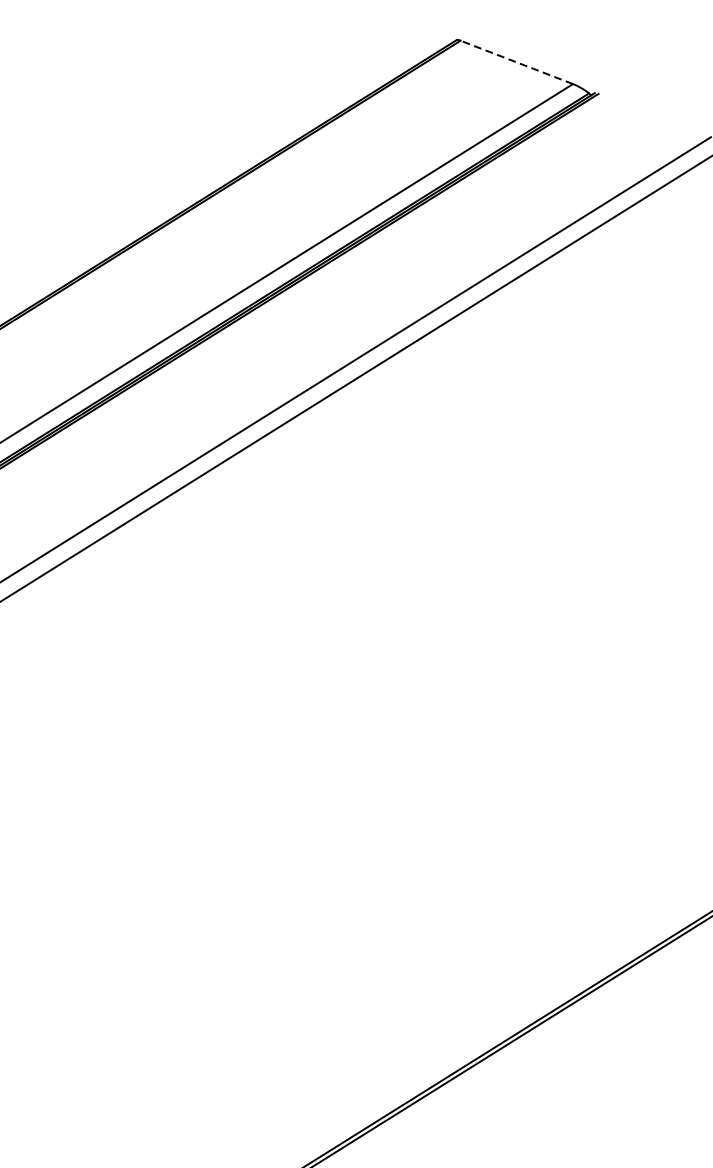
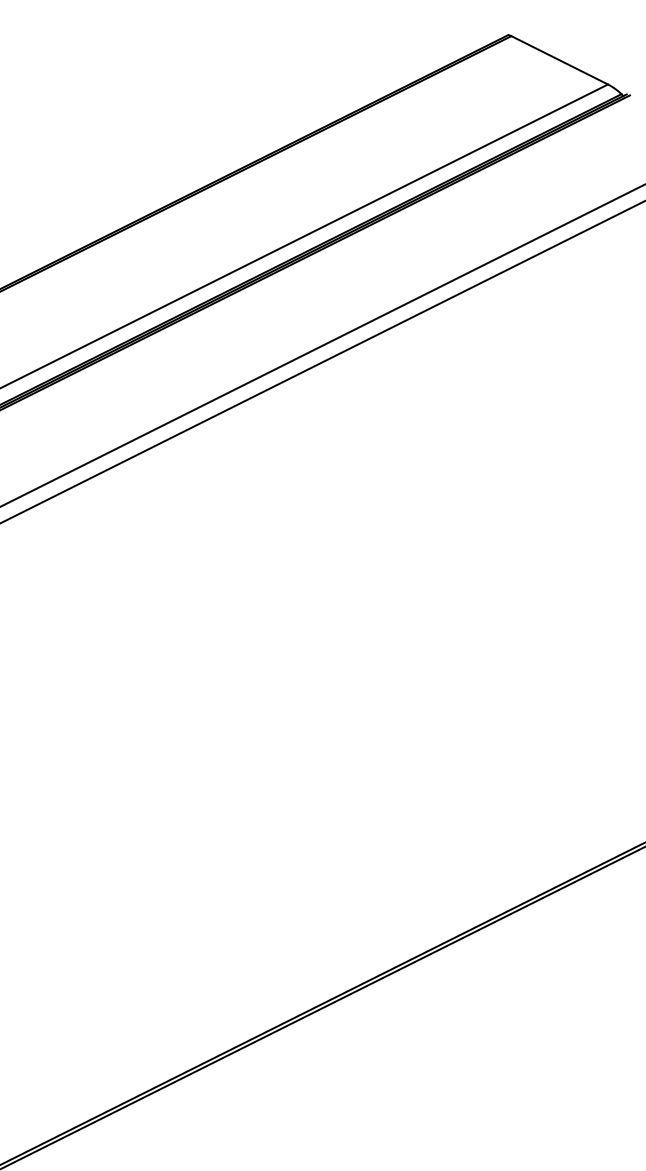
line: (516, 62) -> (559, 60), dashed -> solid

